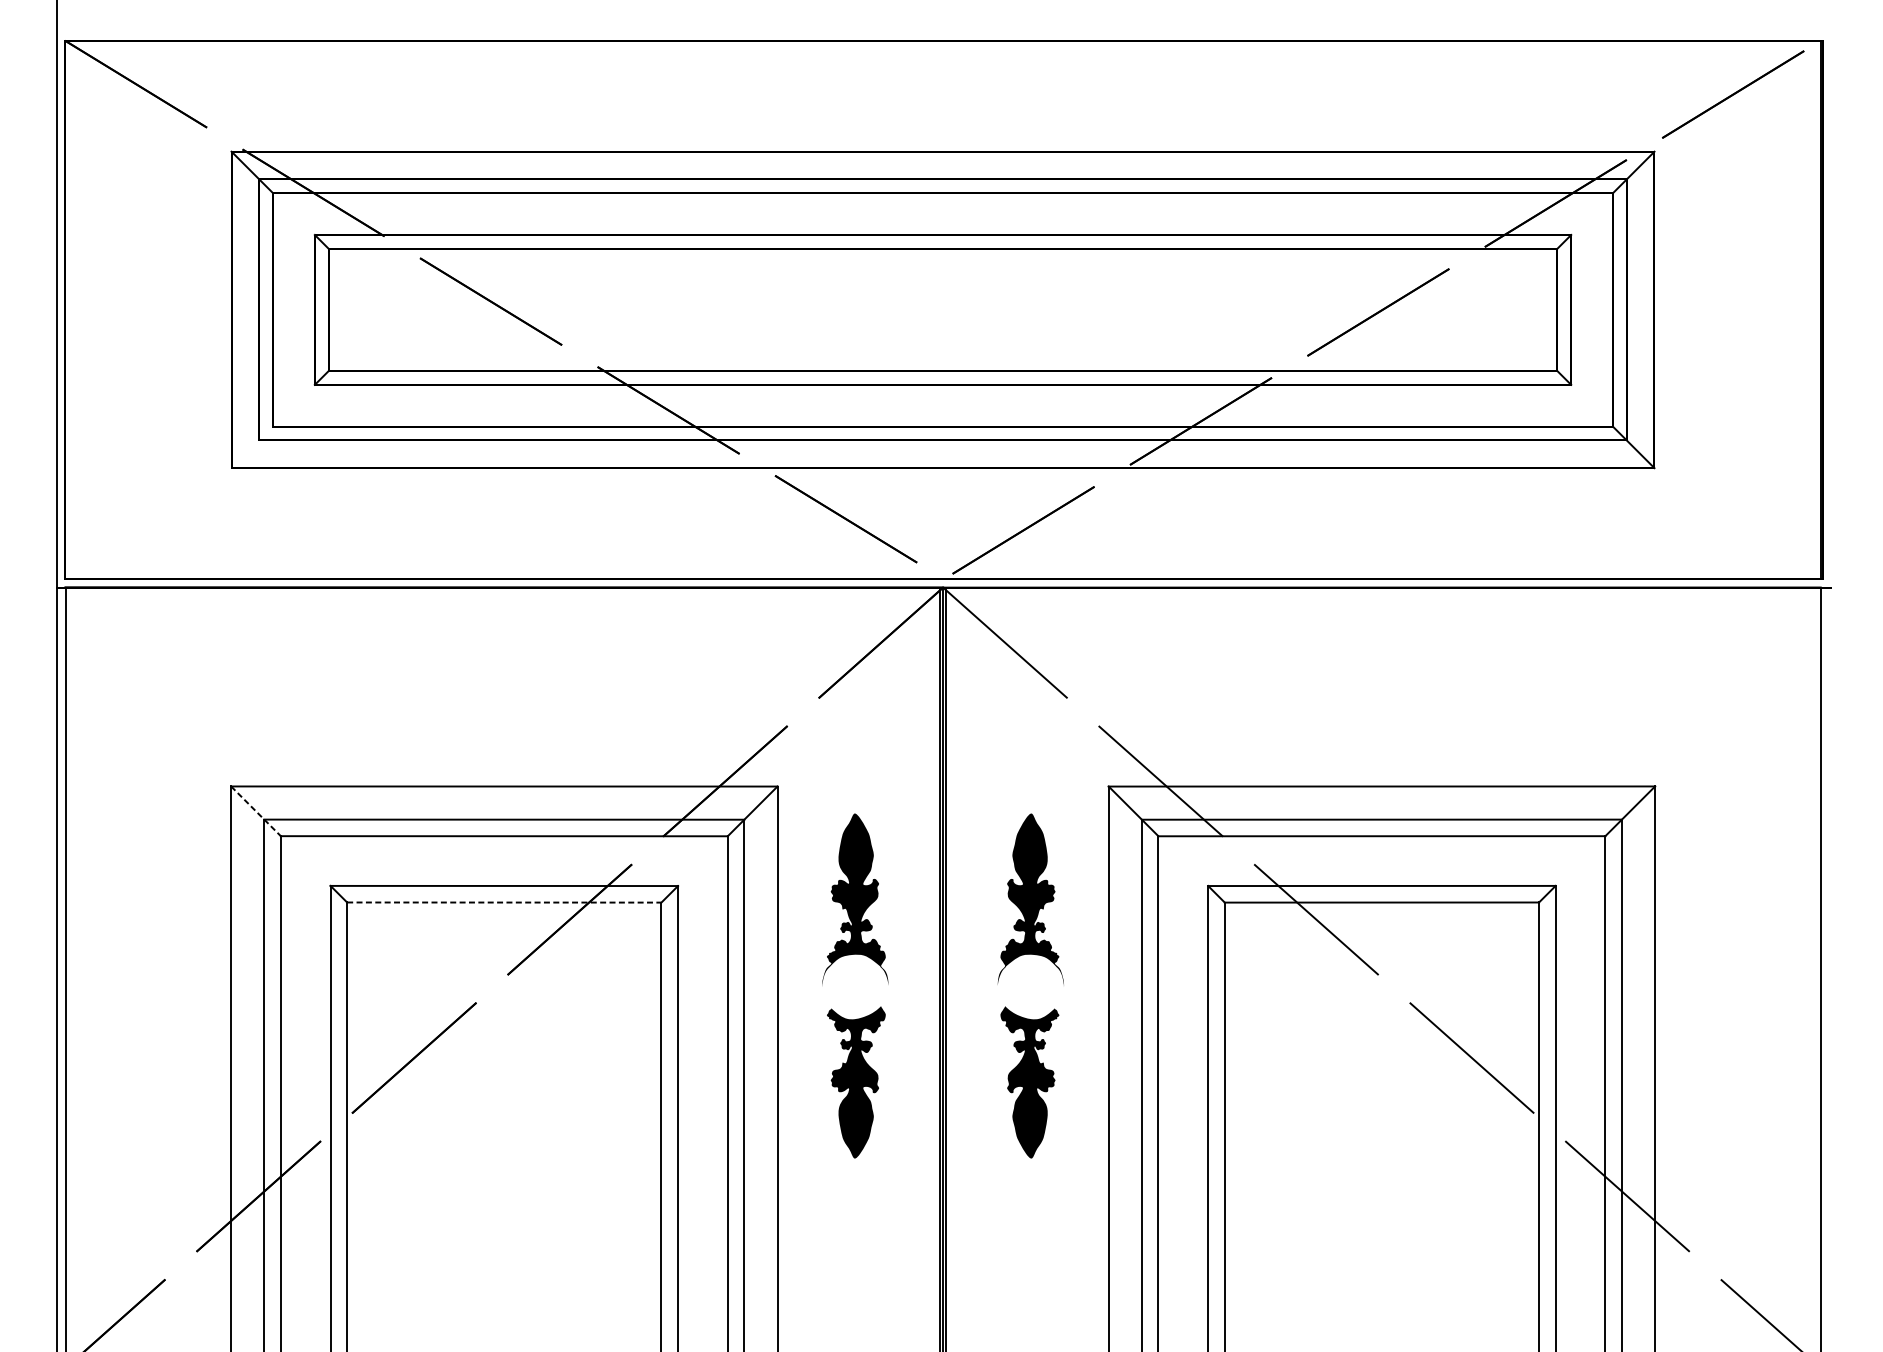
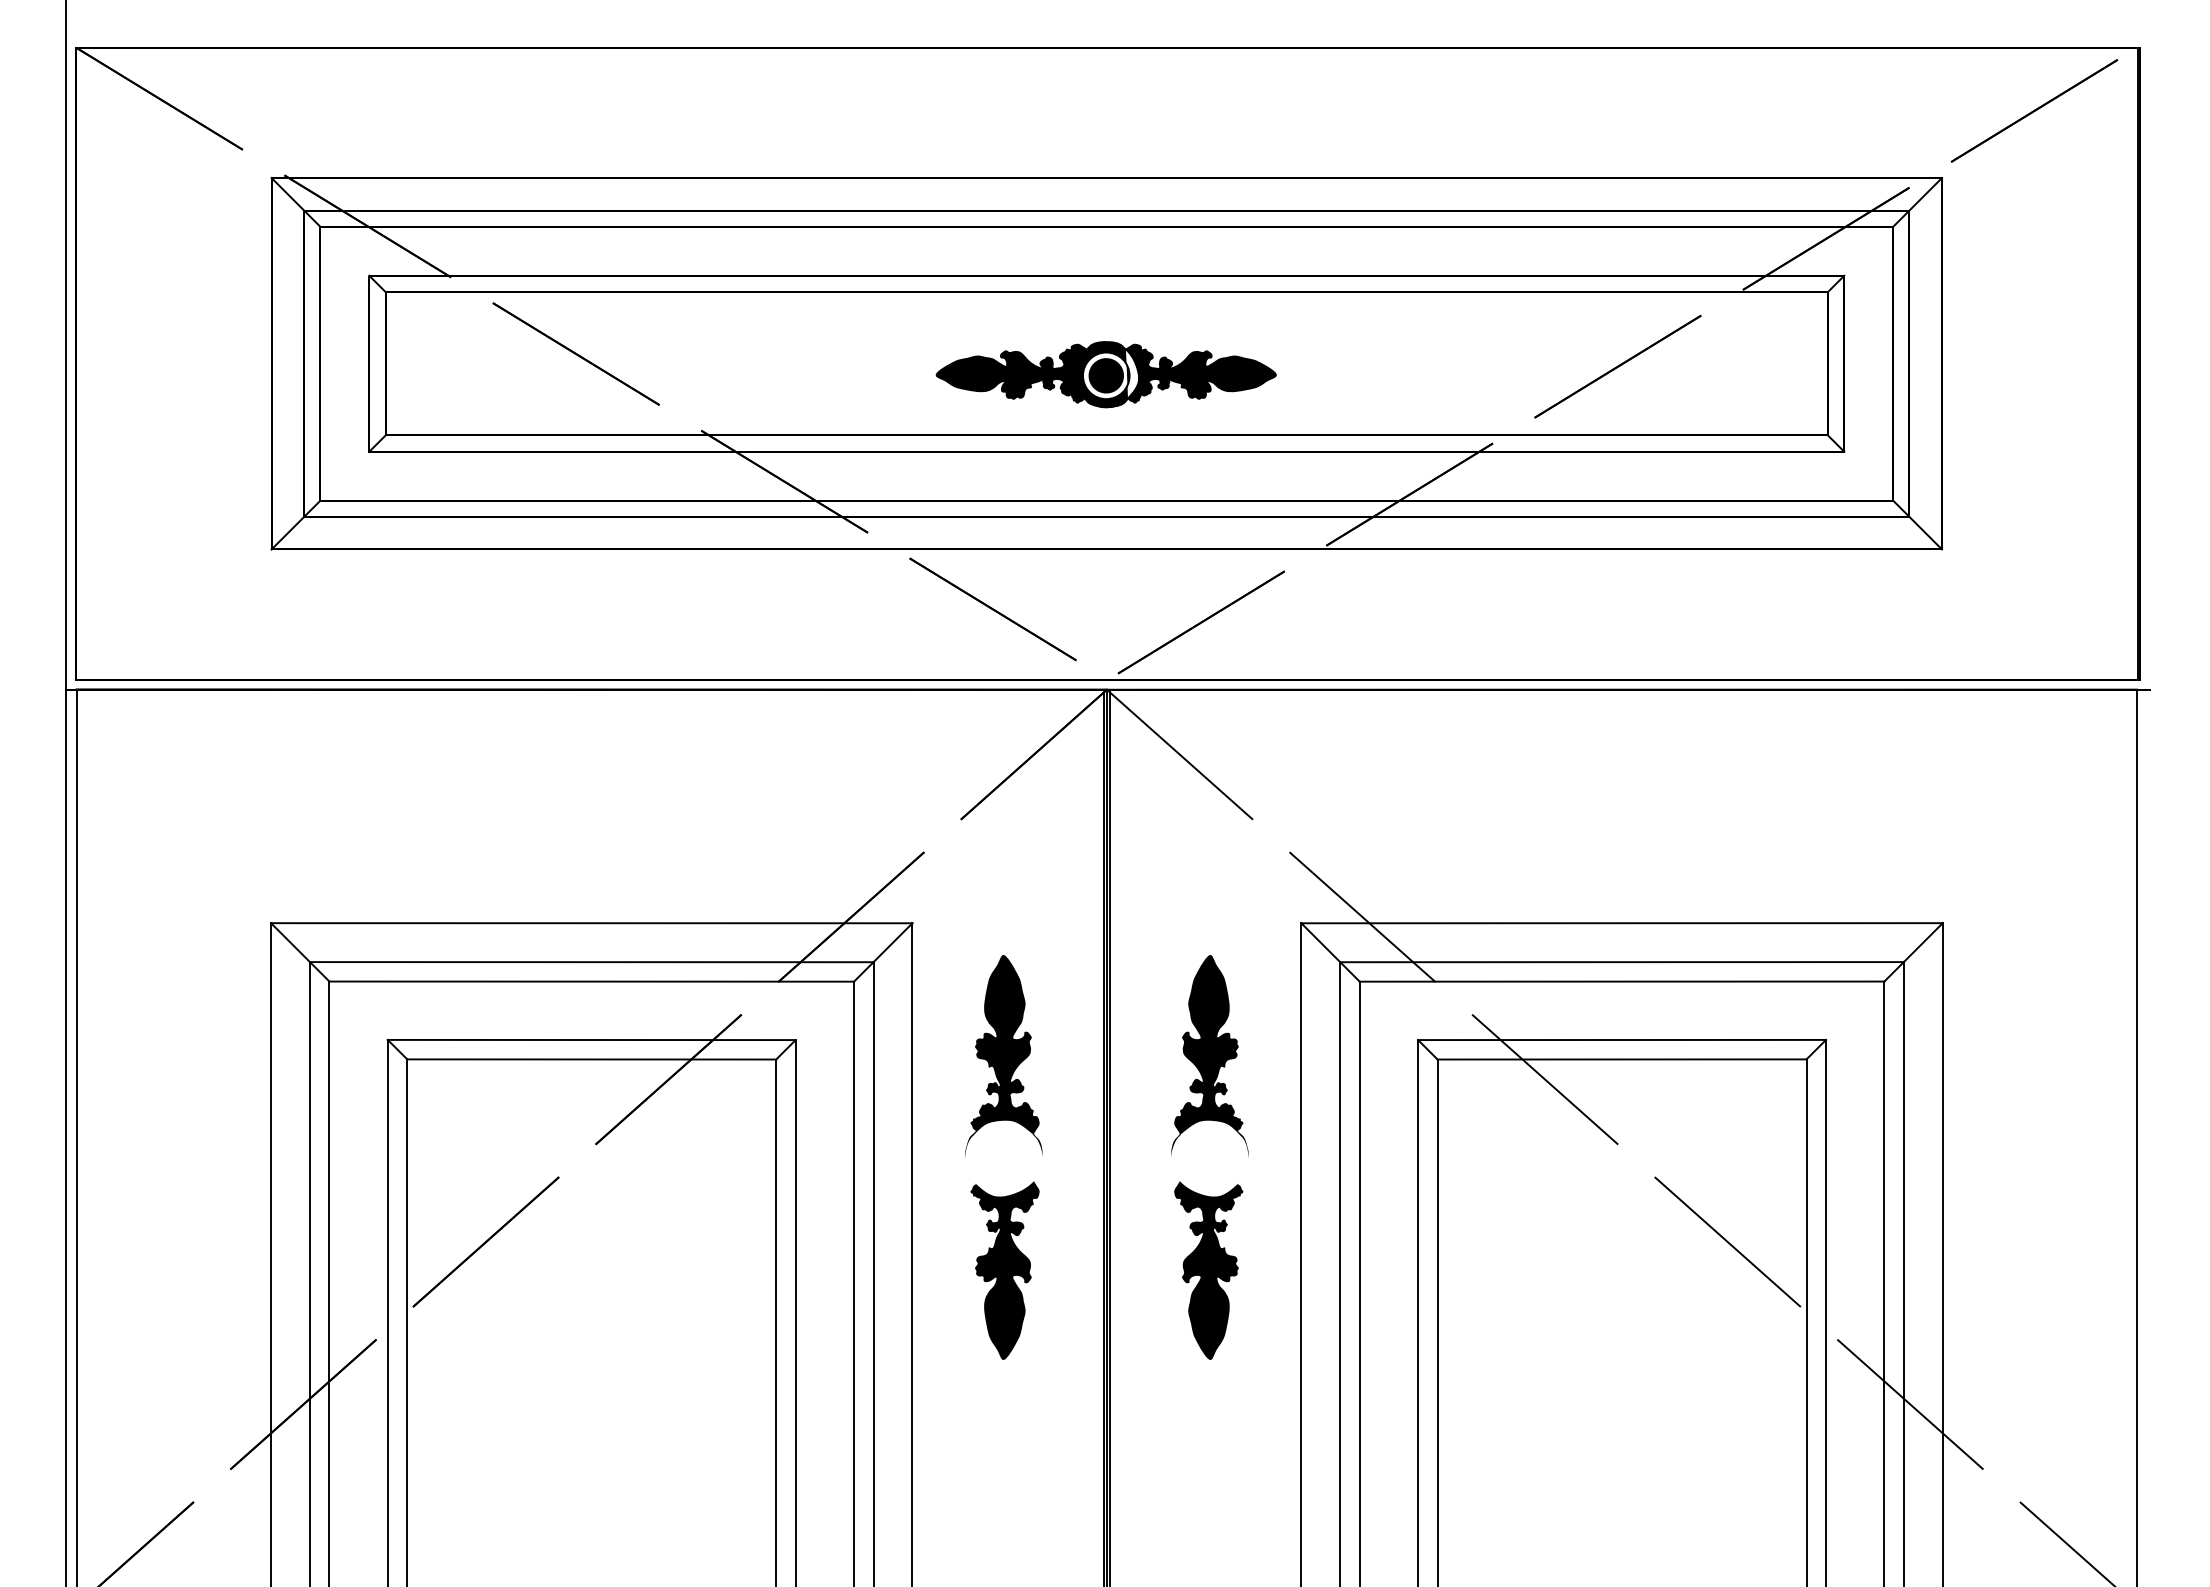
part: (941, 319) -> (1105, 374), added
line: (251, 446) -> (295, 524), added
line: (256, 811) -> (300, 952), dashed -> solid
line: (504, 902) -> (592, 1059), dashed -> solid

